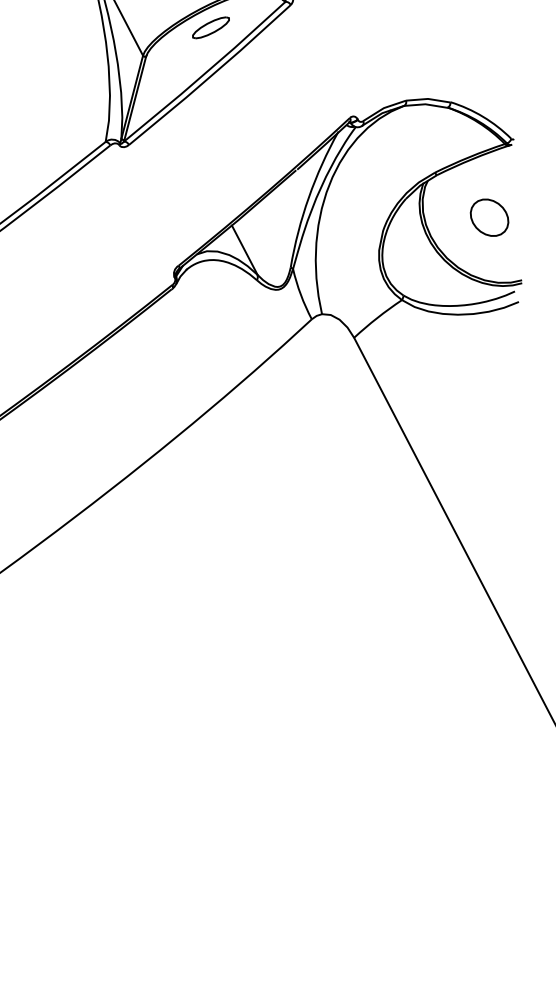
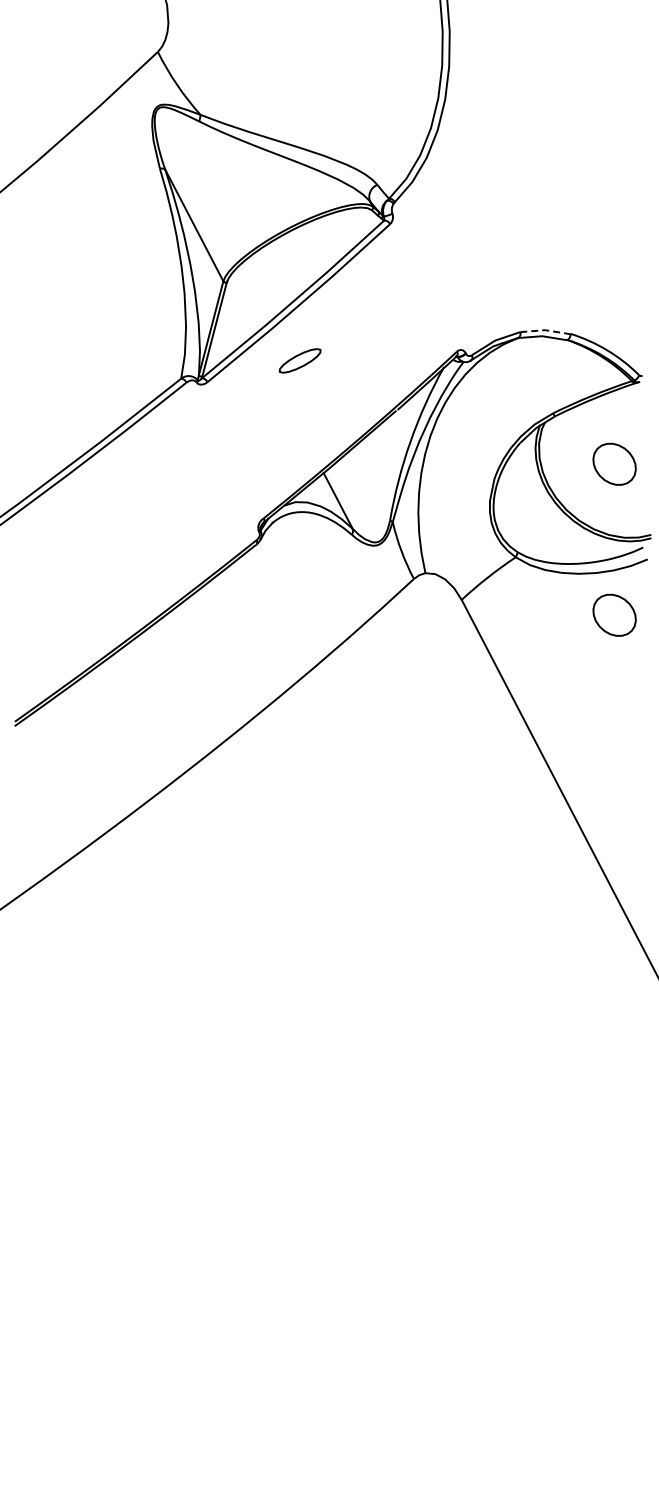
part: (210, 27) -> (299, 360), moved
line: (428, 99) -> (545, 330), solid -> dashed
part: (489, 350) -> (614, 614), added

